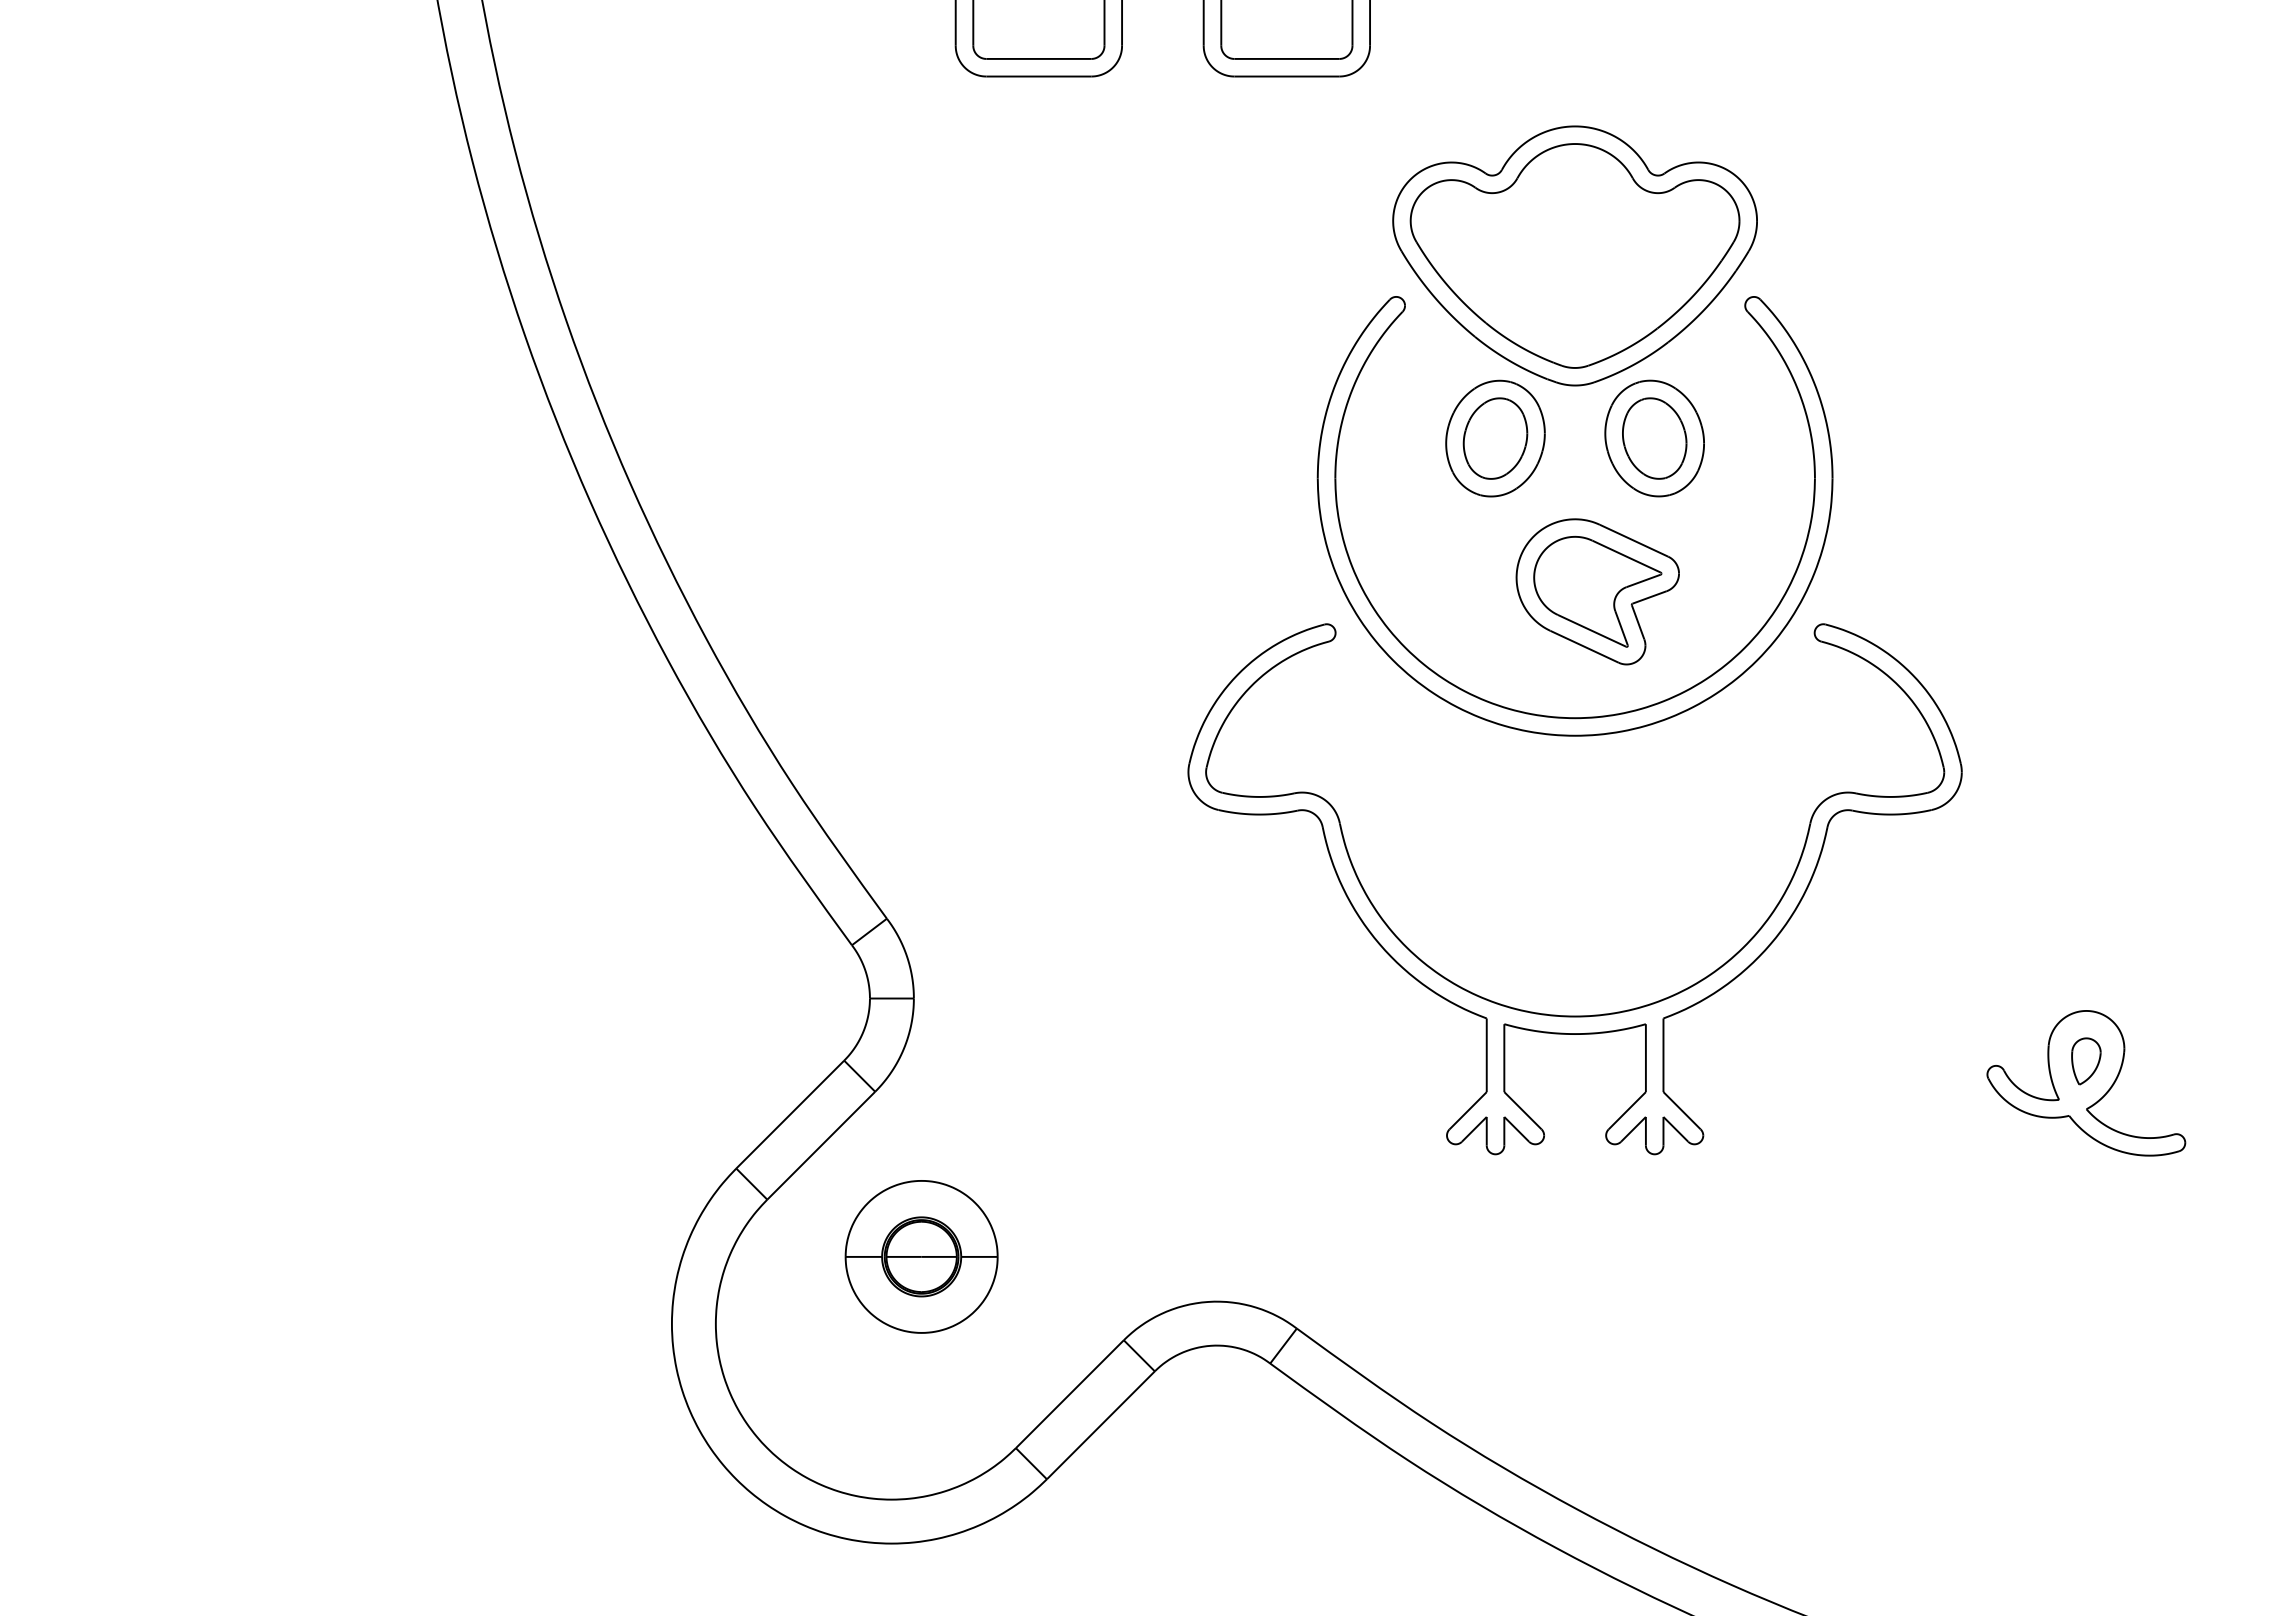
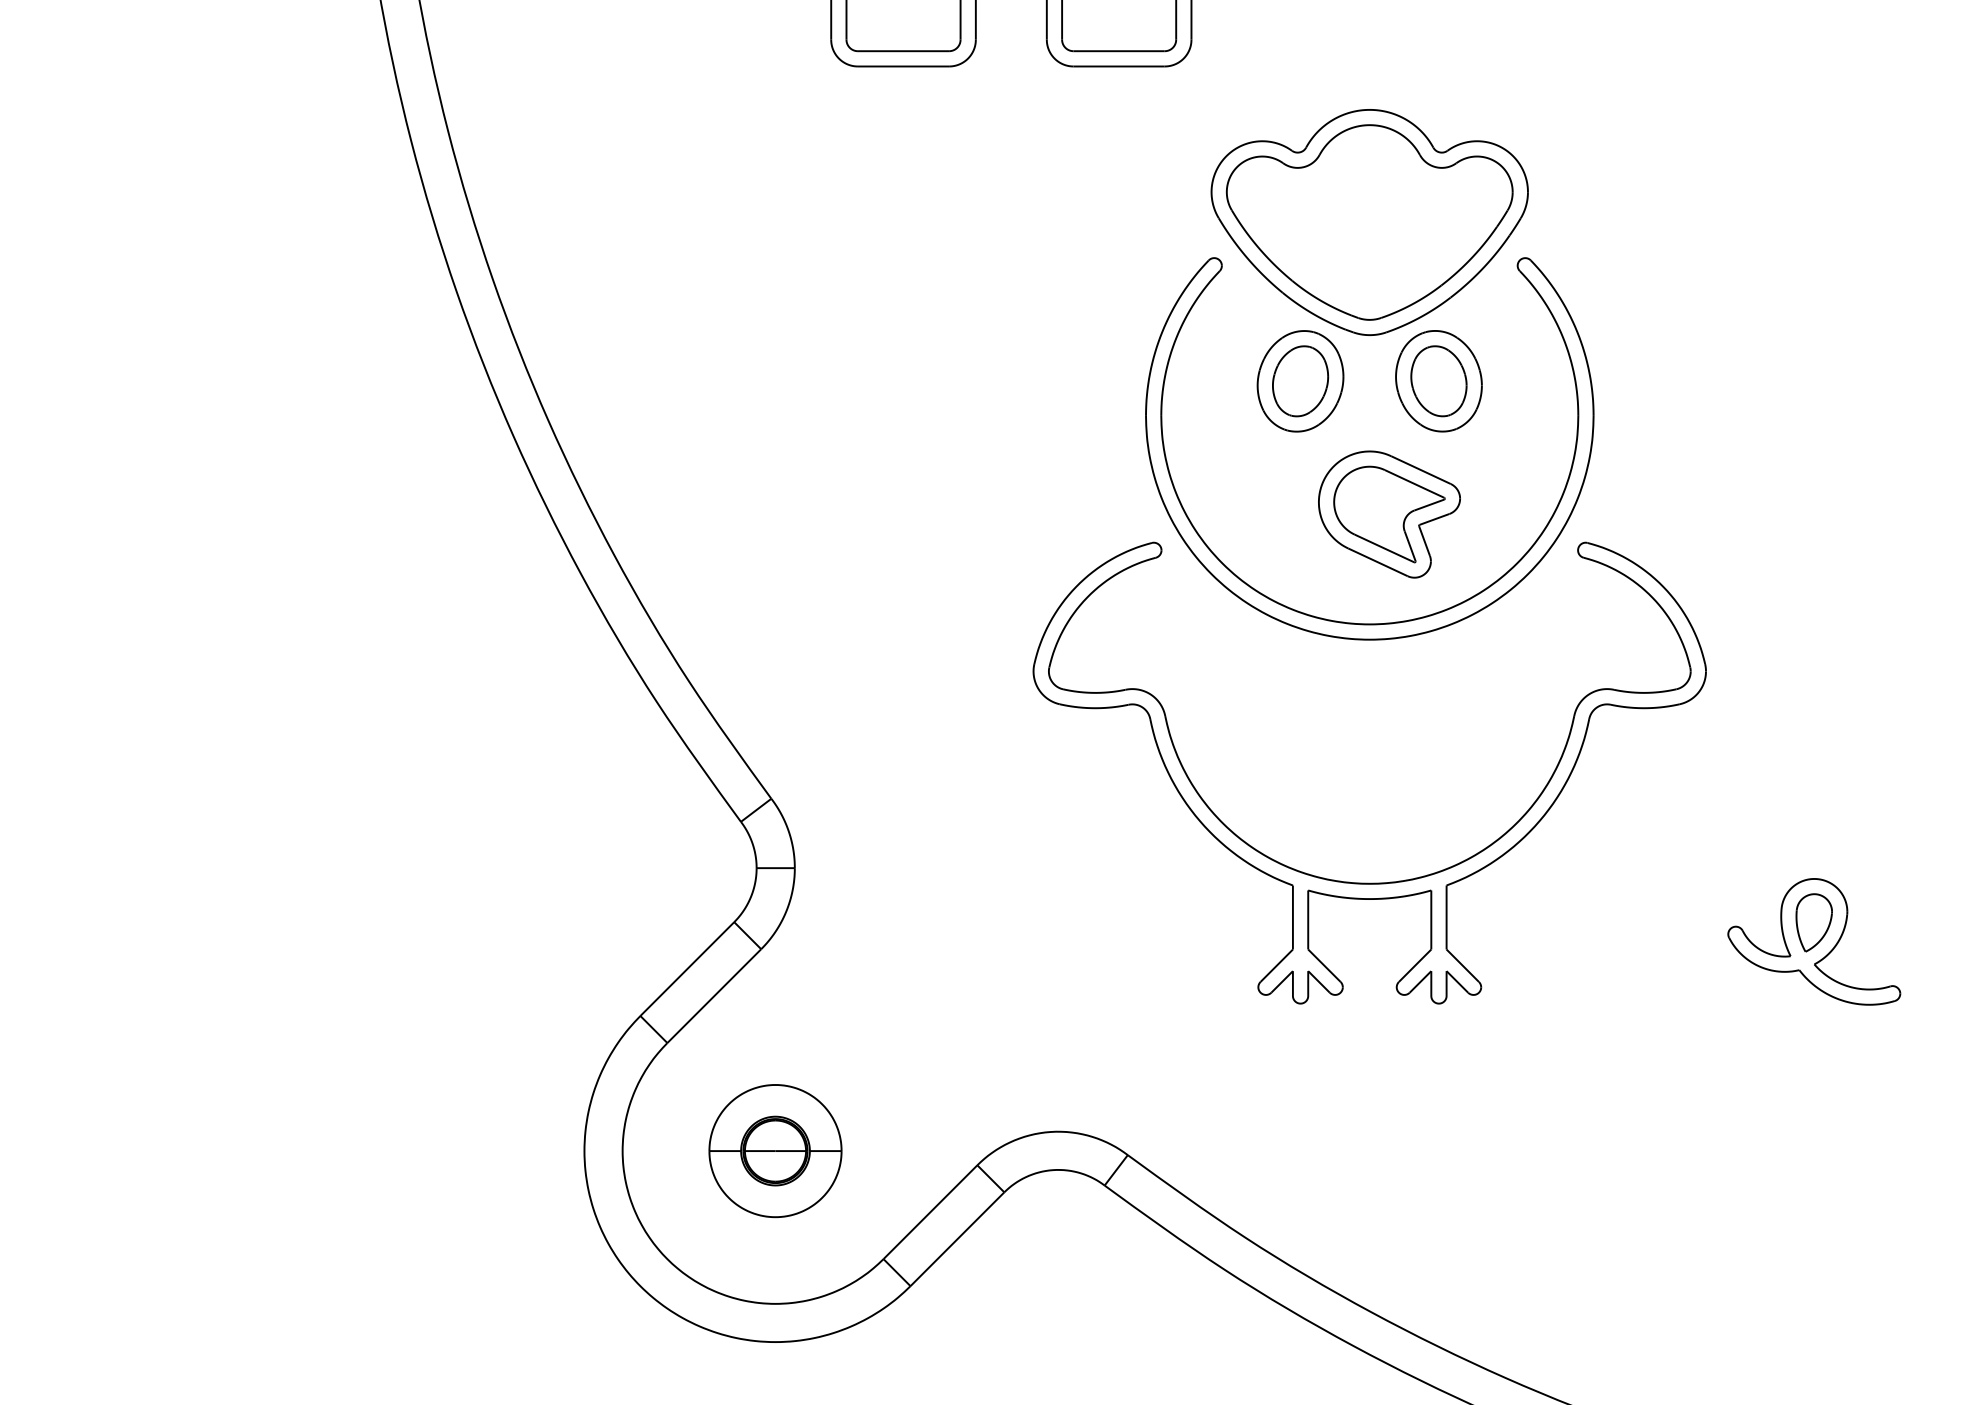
part: (2086, 1061) -> (1814, 922), size x1.43
part: (921, 1256) -> (775, 1150), moved

